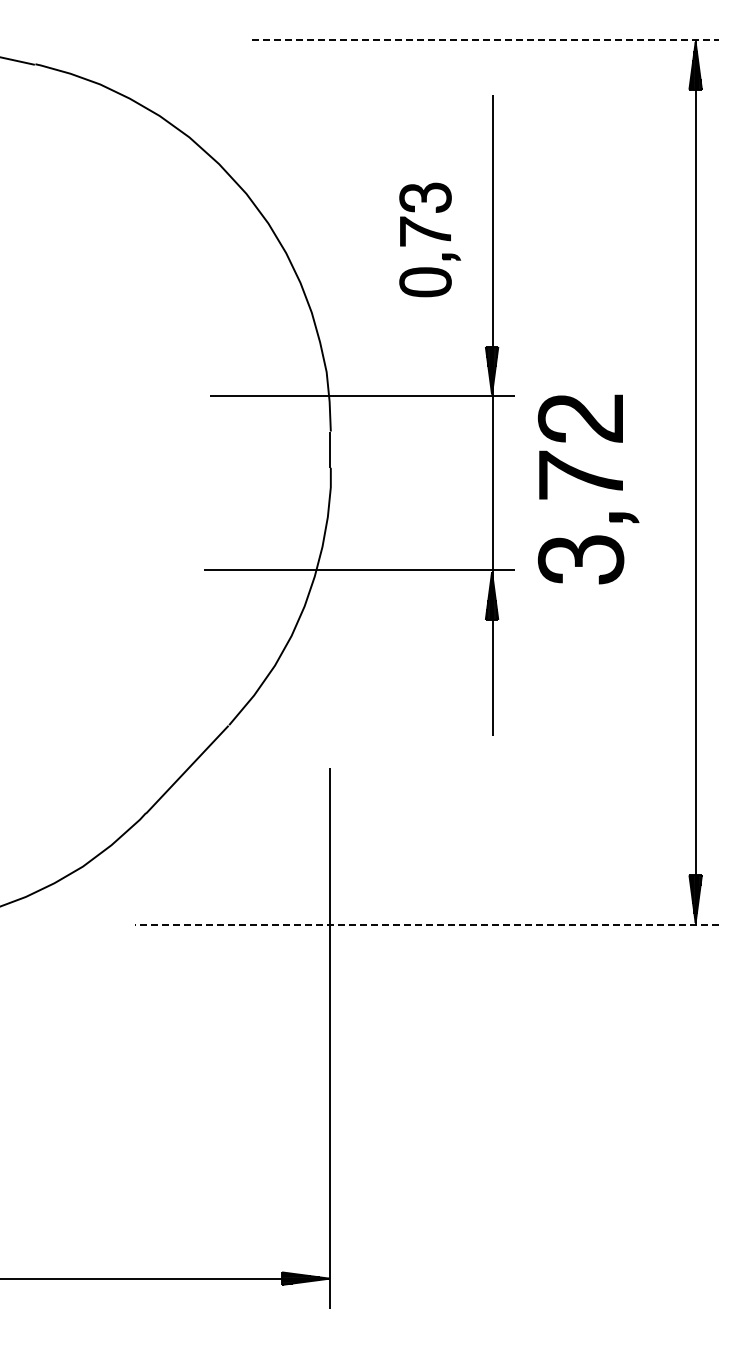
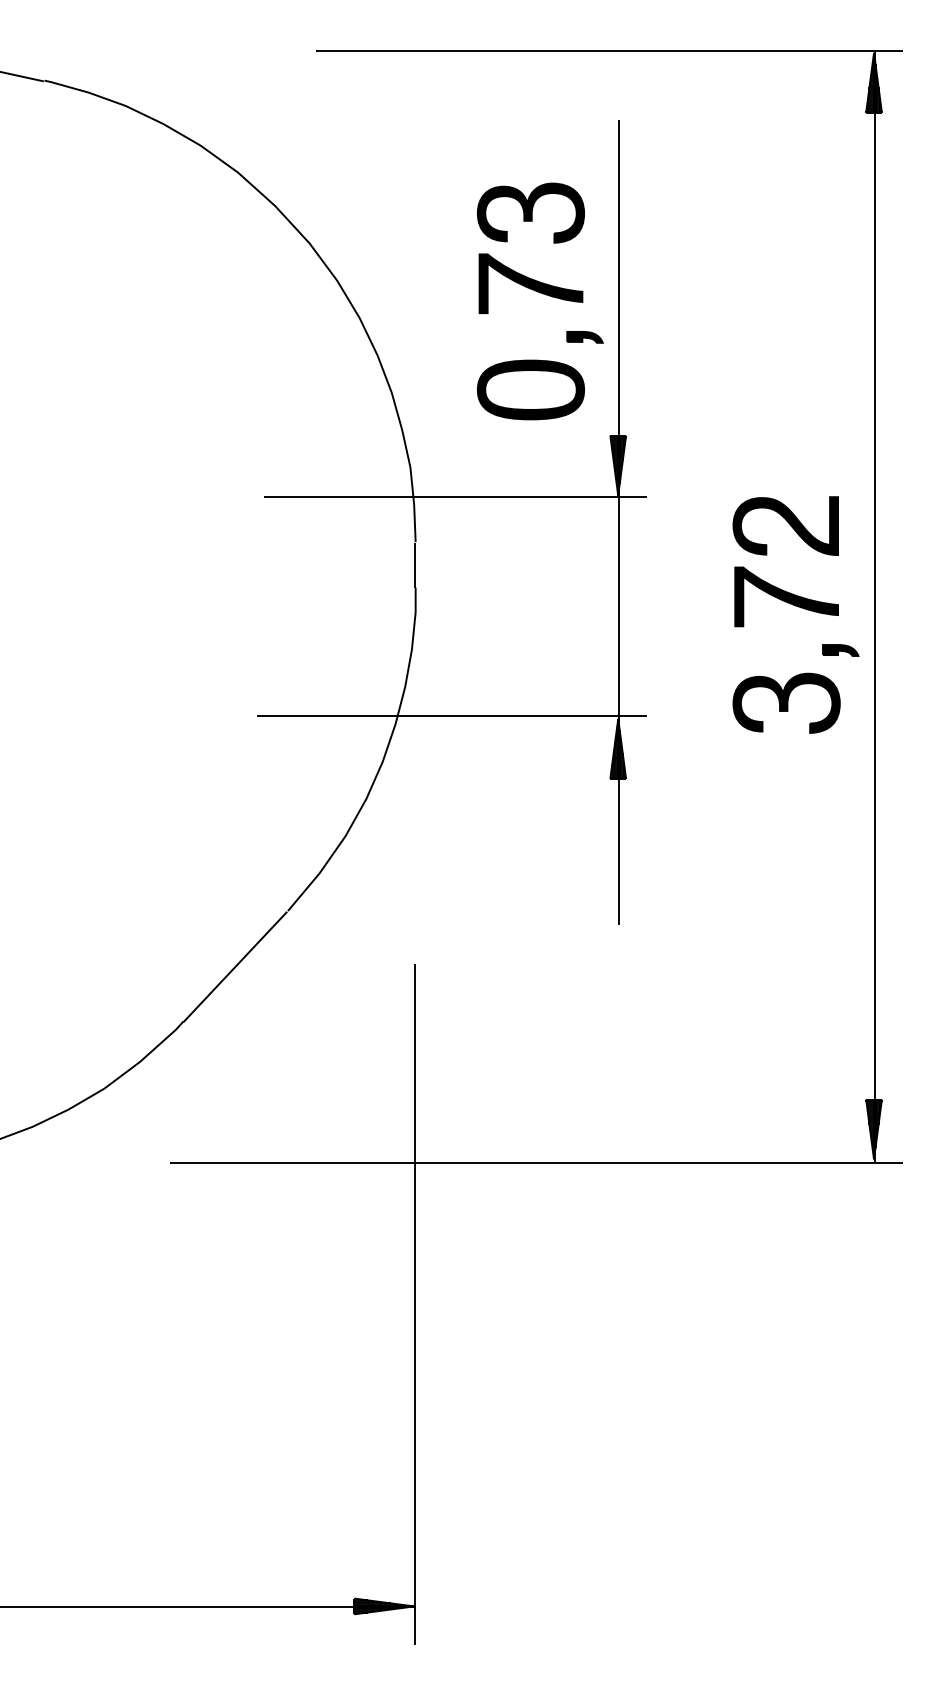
line: (485, 40) -> (609, 50), dashed -> solid
part: (429, 239) -> (539, 300), size x1.67
part: (589, 483) -> (797, 607), moved
line: (426, 925) -> (535, 1162), dashed -> solid

